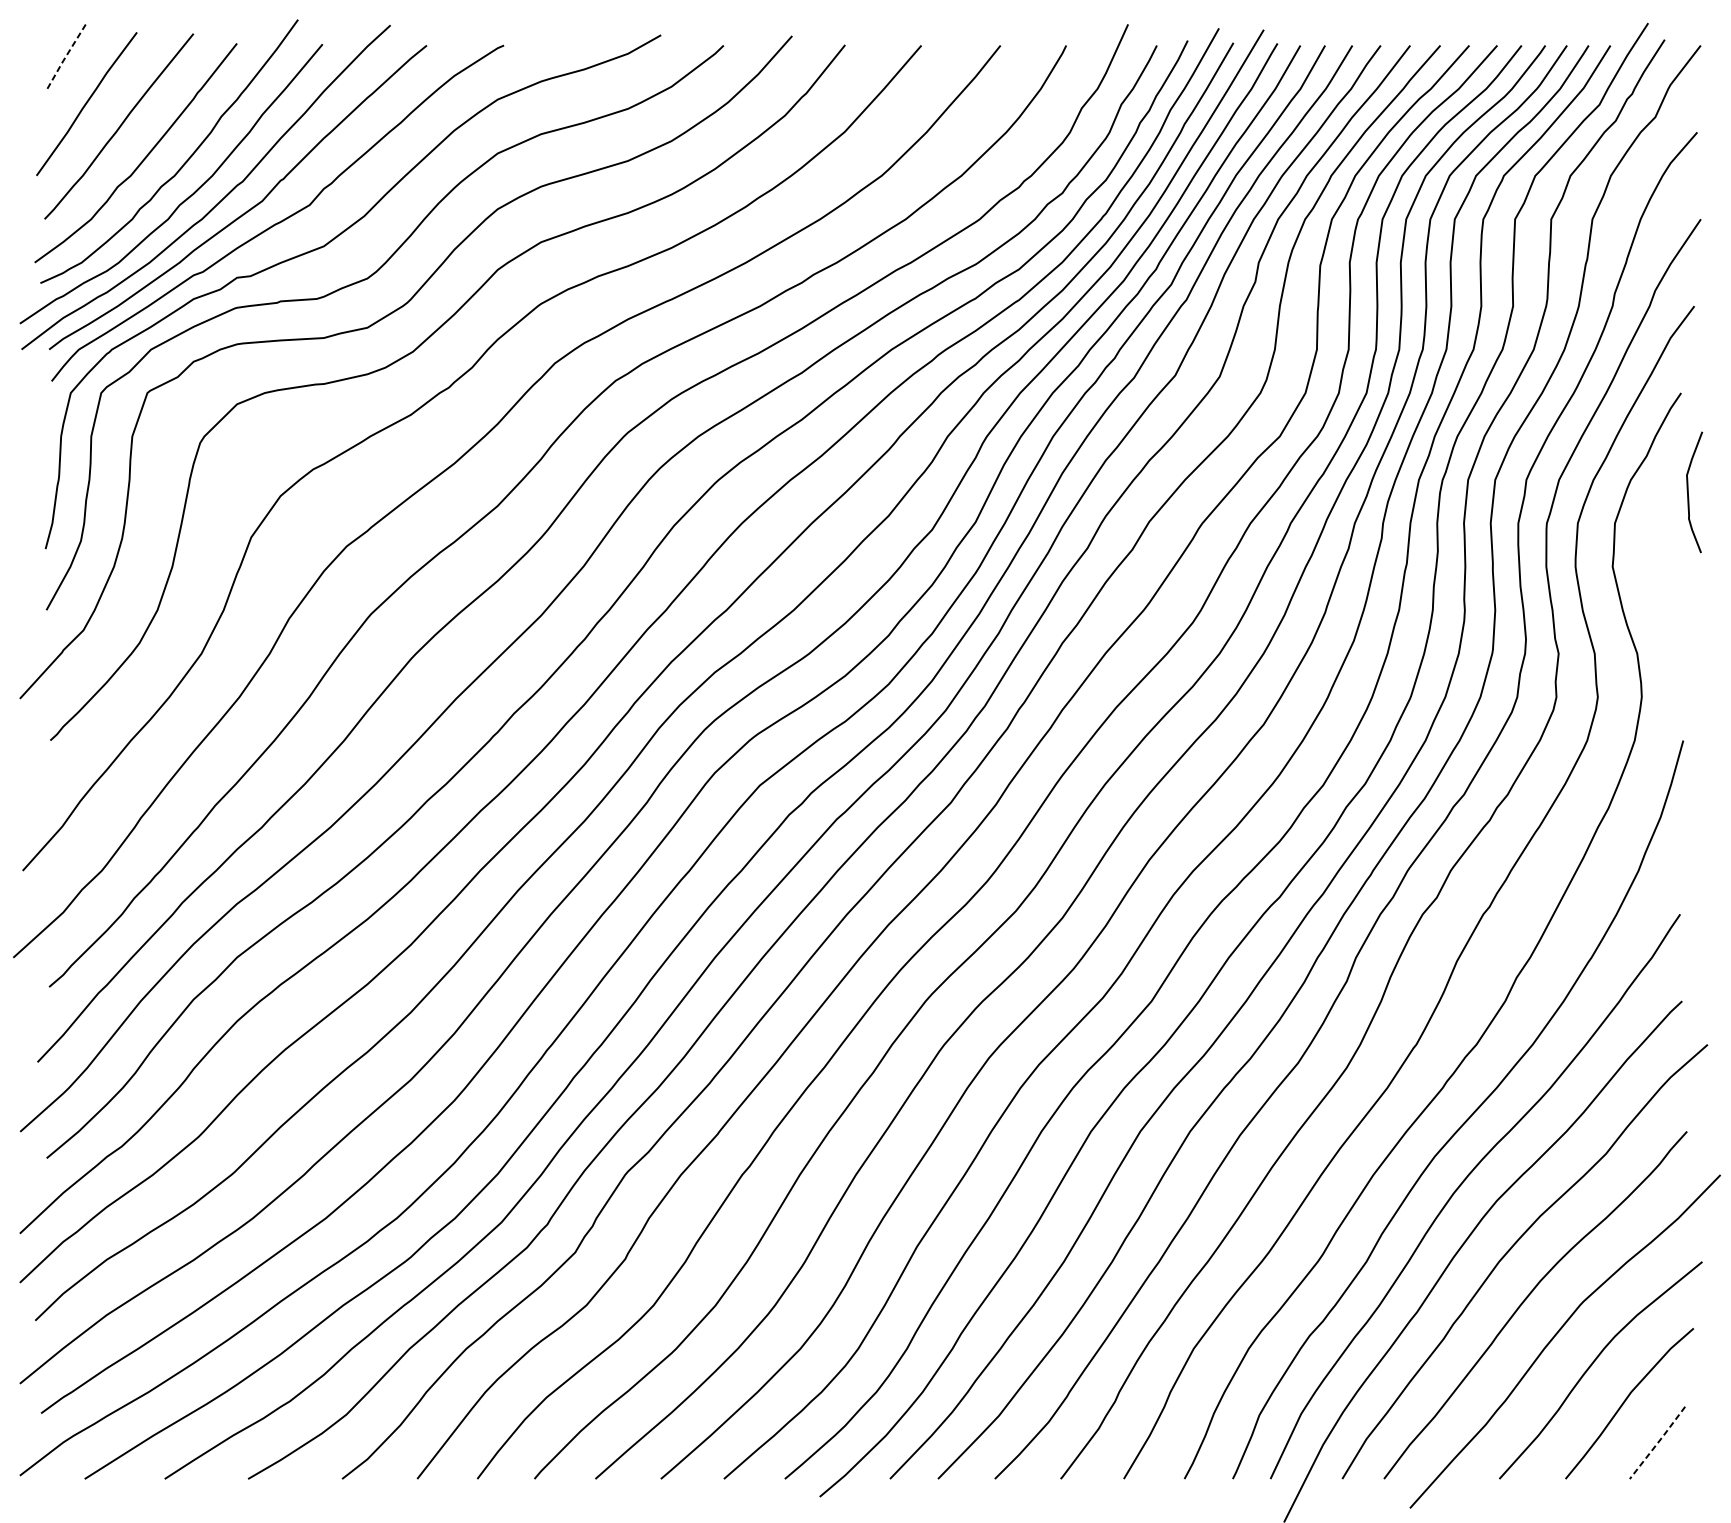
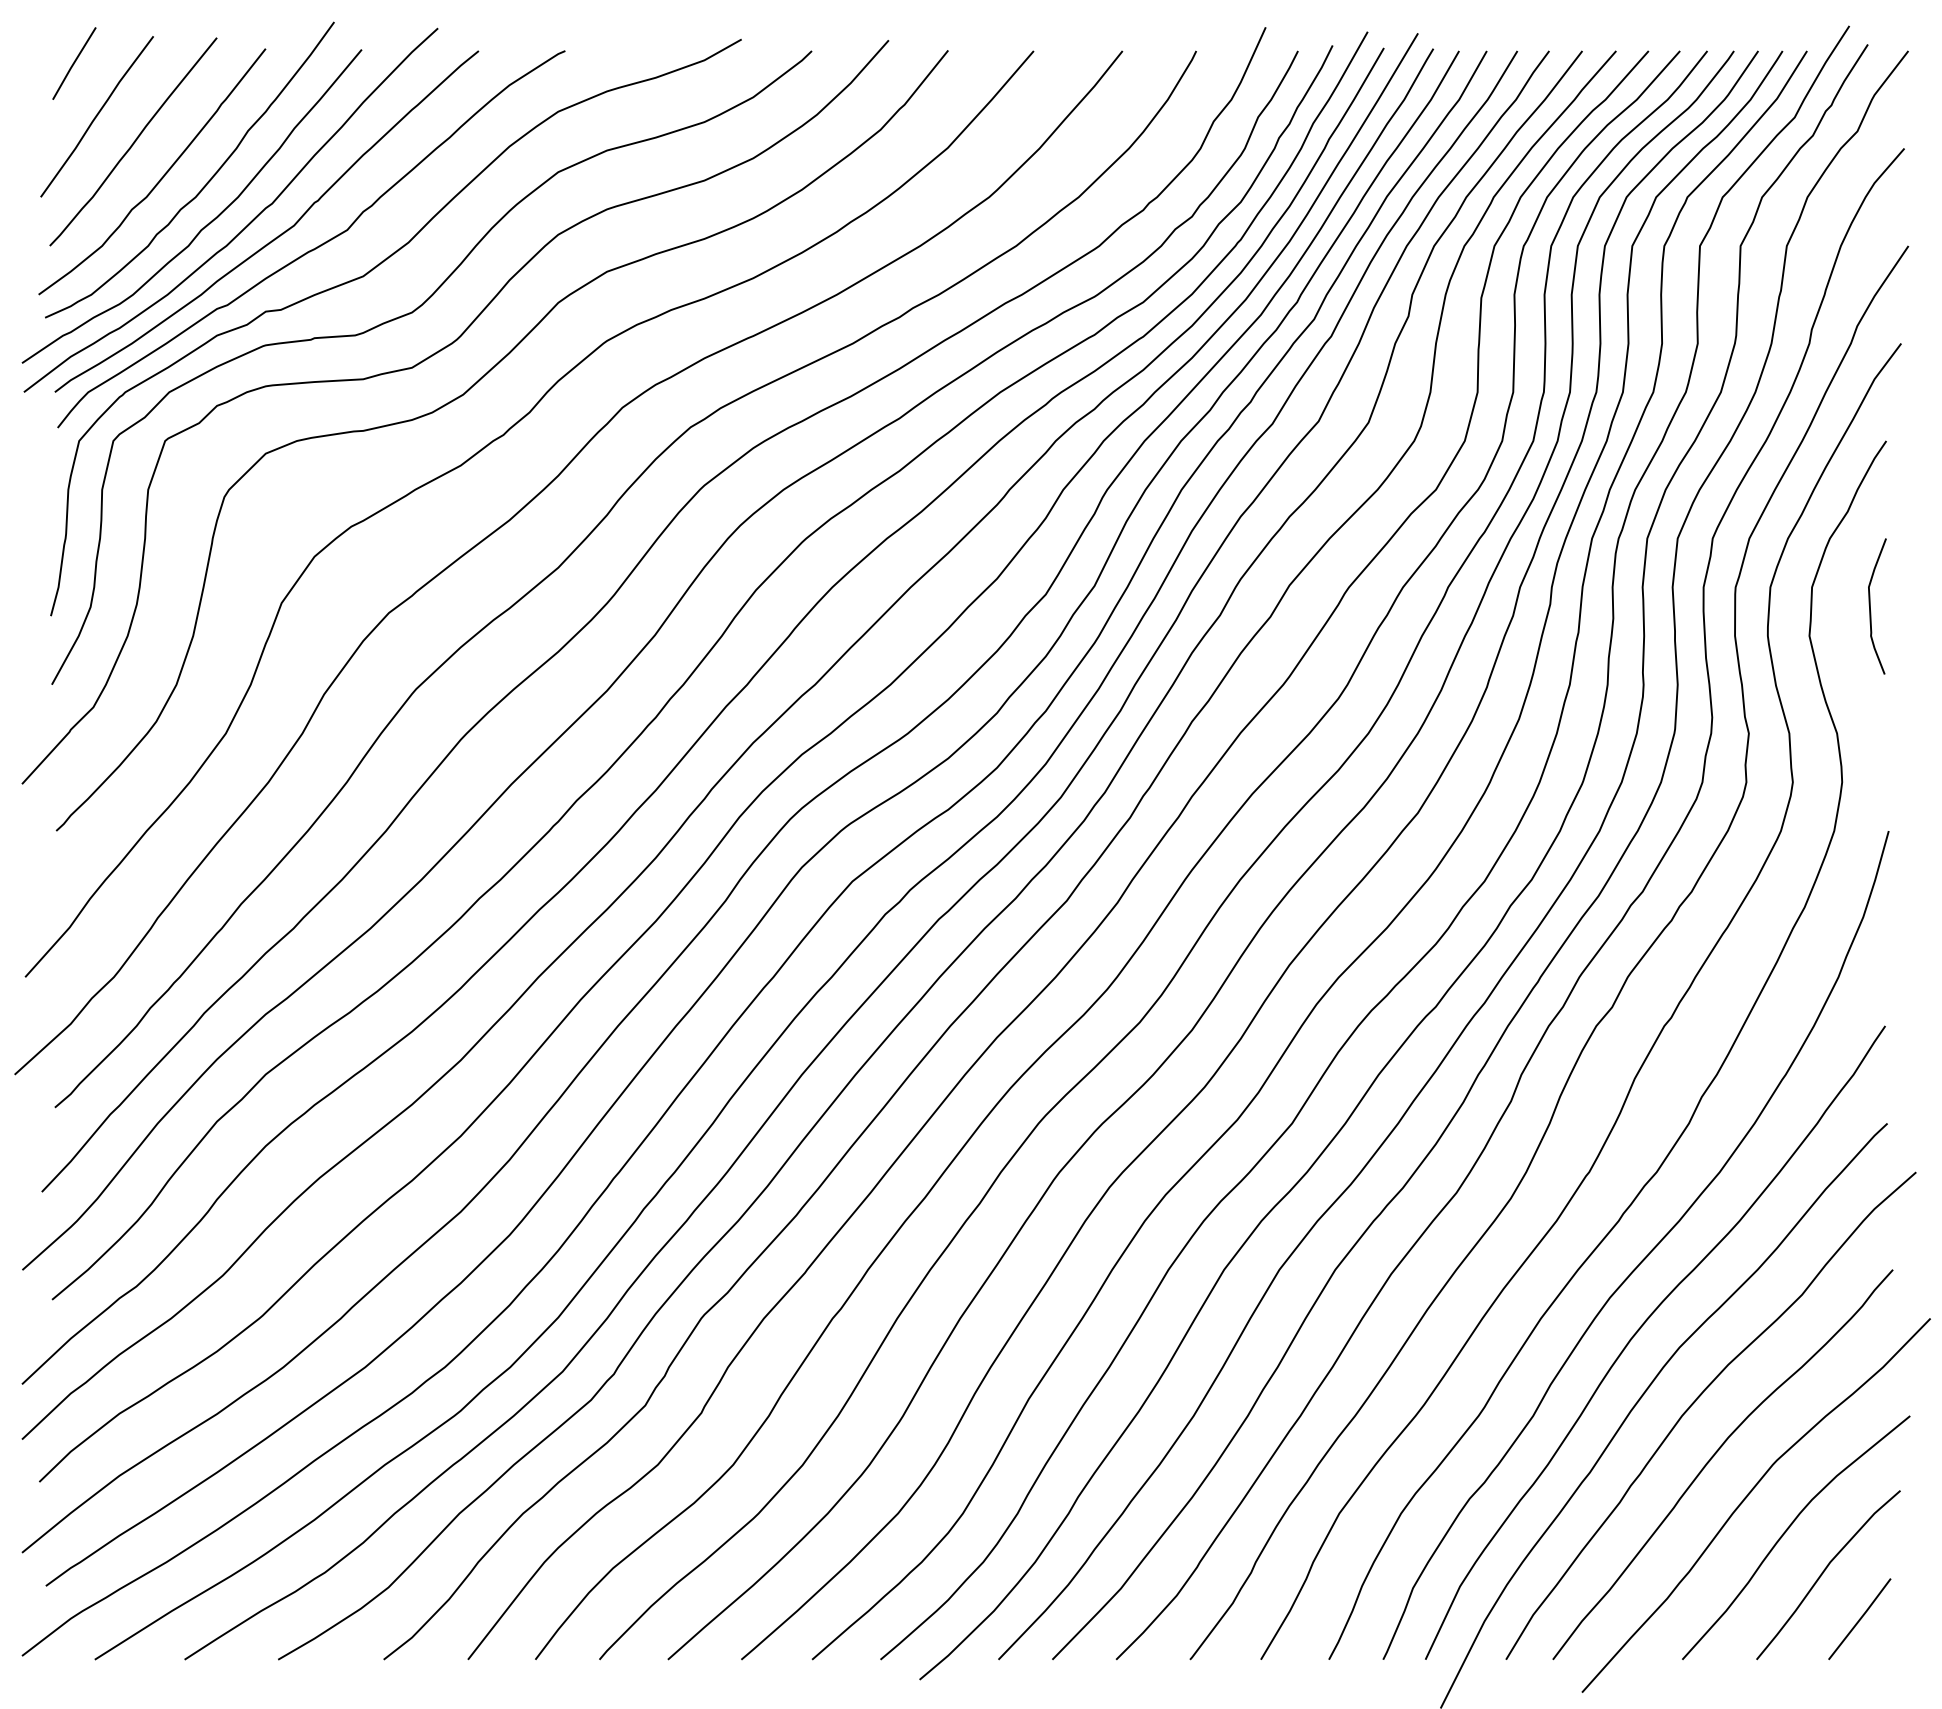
line: (65, 57) -> (73, 64), dashed -> solid
curve: (1688, 492) -> (1870, 606), moved
line: (1658, 1442) -> (1860, 1618), dashed -> solid

